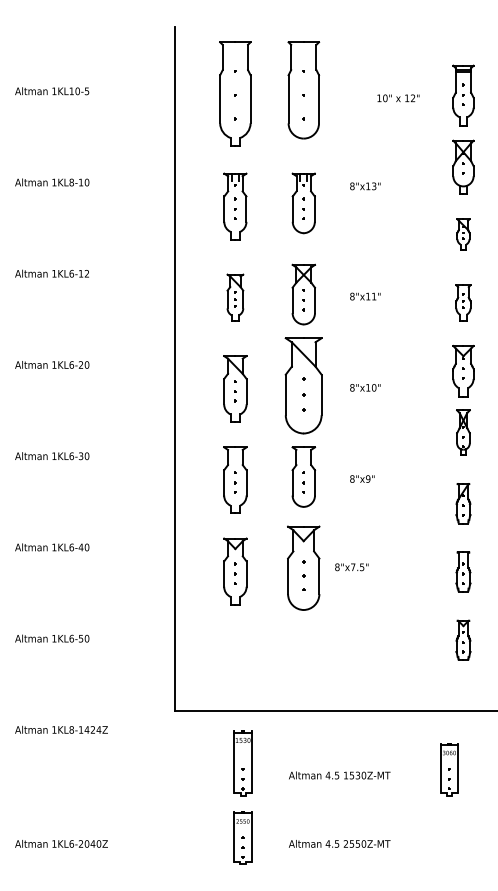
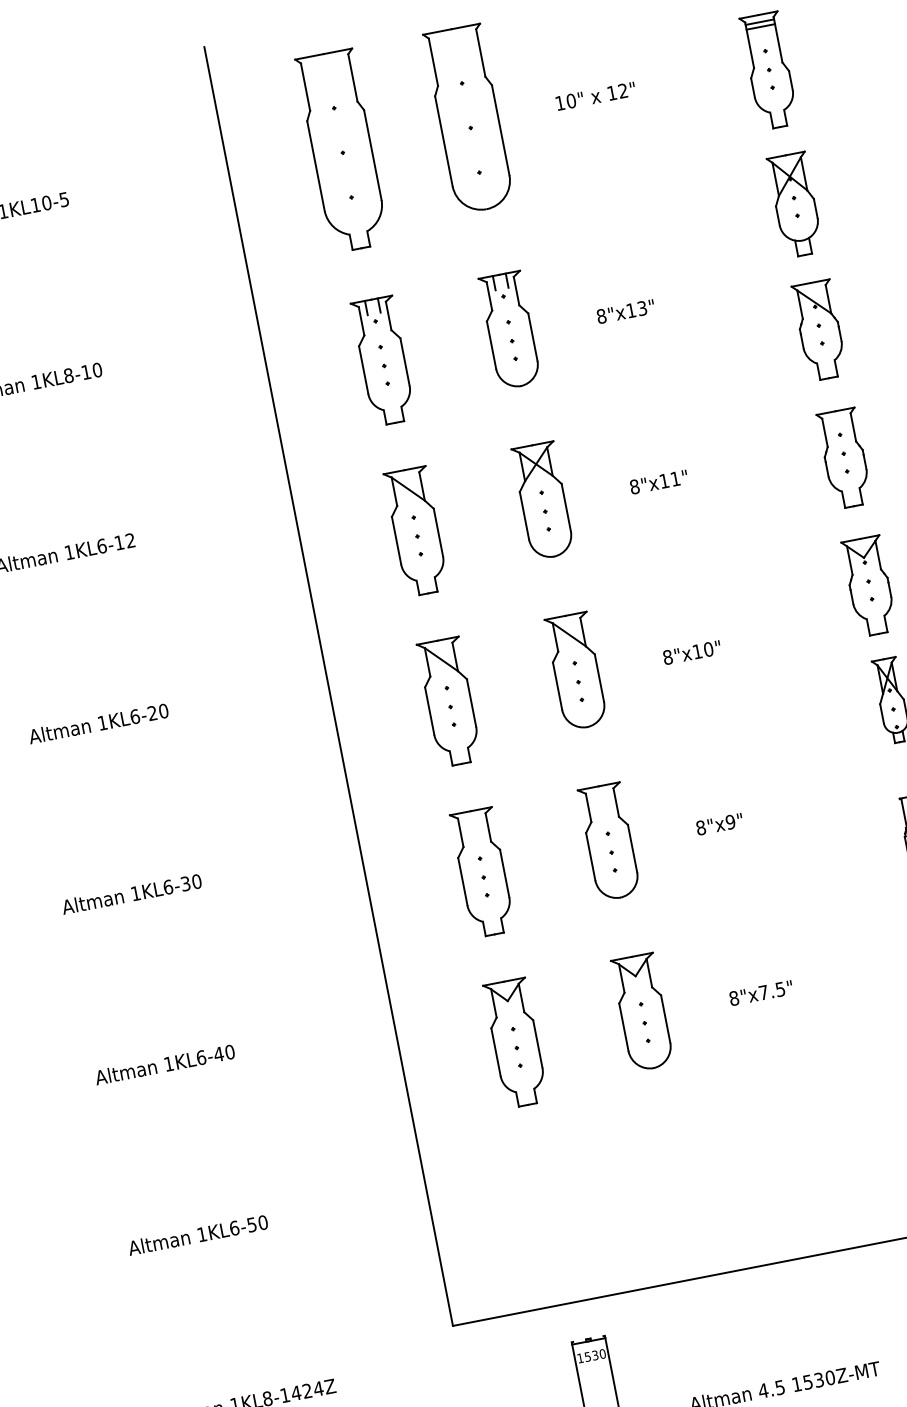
text: (398, 98) -> (595, 96), moved
text: (365, 186) -> (626, 311), moved
part: (463, 234) -> (819, 330), size x1.67
part: (235, 297) -> (416, 531), size x1.43
part: (463, 302) -> (844, 457), size x1.43
part: (303, 385) -> (575, 670), size x0.62
text: (351, 567) -> (760, 993), moved
part: (303, 568) -> (642, 1012), size x0.71

